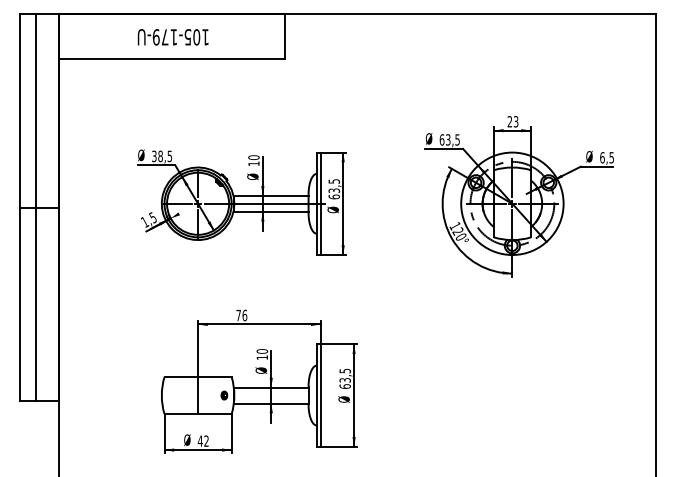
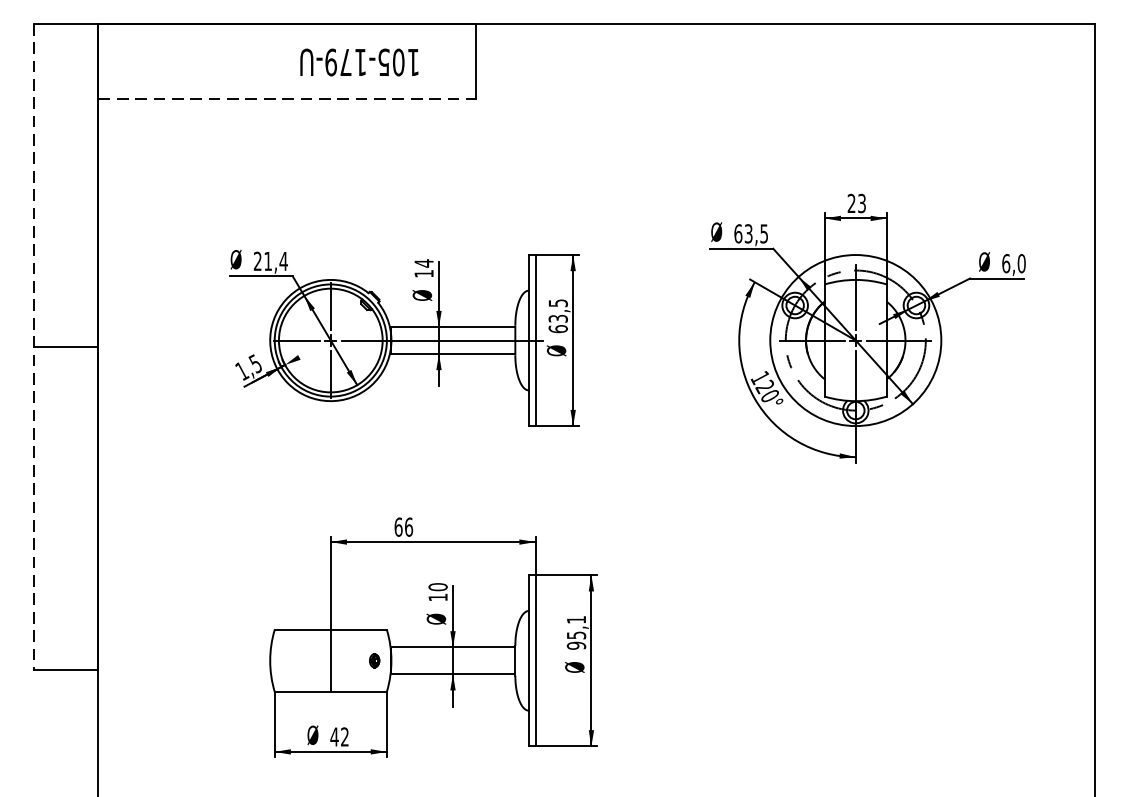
text: (172, 37) -> (358, 62), moved
line: (171, 59) -> (286, 99), solid -> dashed
text: (162, 156) -> (271, 261), 38,5 -> 21,4
text: (253, 157) -> (423, 263), 10 -> 14
text: (611, 157) -> (1021, 263), 6,5 -> 6,0
line: (20, 207) -> (34, 346), solid -> dashed
line: (36, 207) -> (60, 346), removed
text: (238, 315) -> (398, 527), 76 -> 66
text: (344, 378) -> (575, 632), 63,5 -> 95,1

